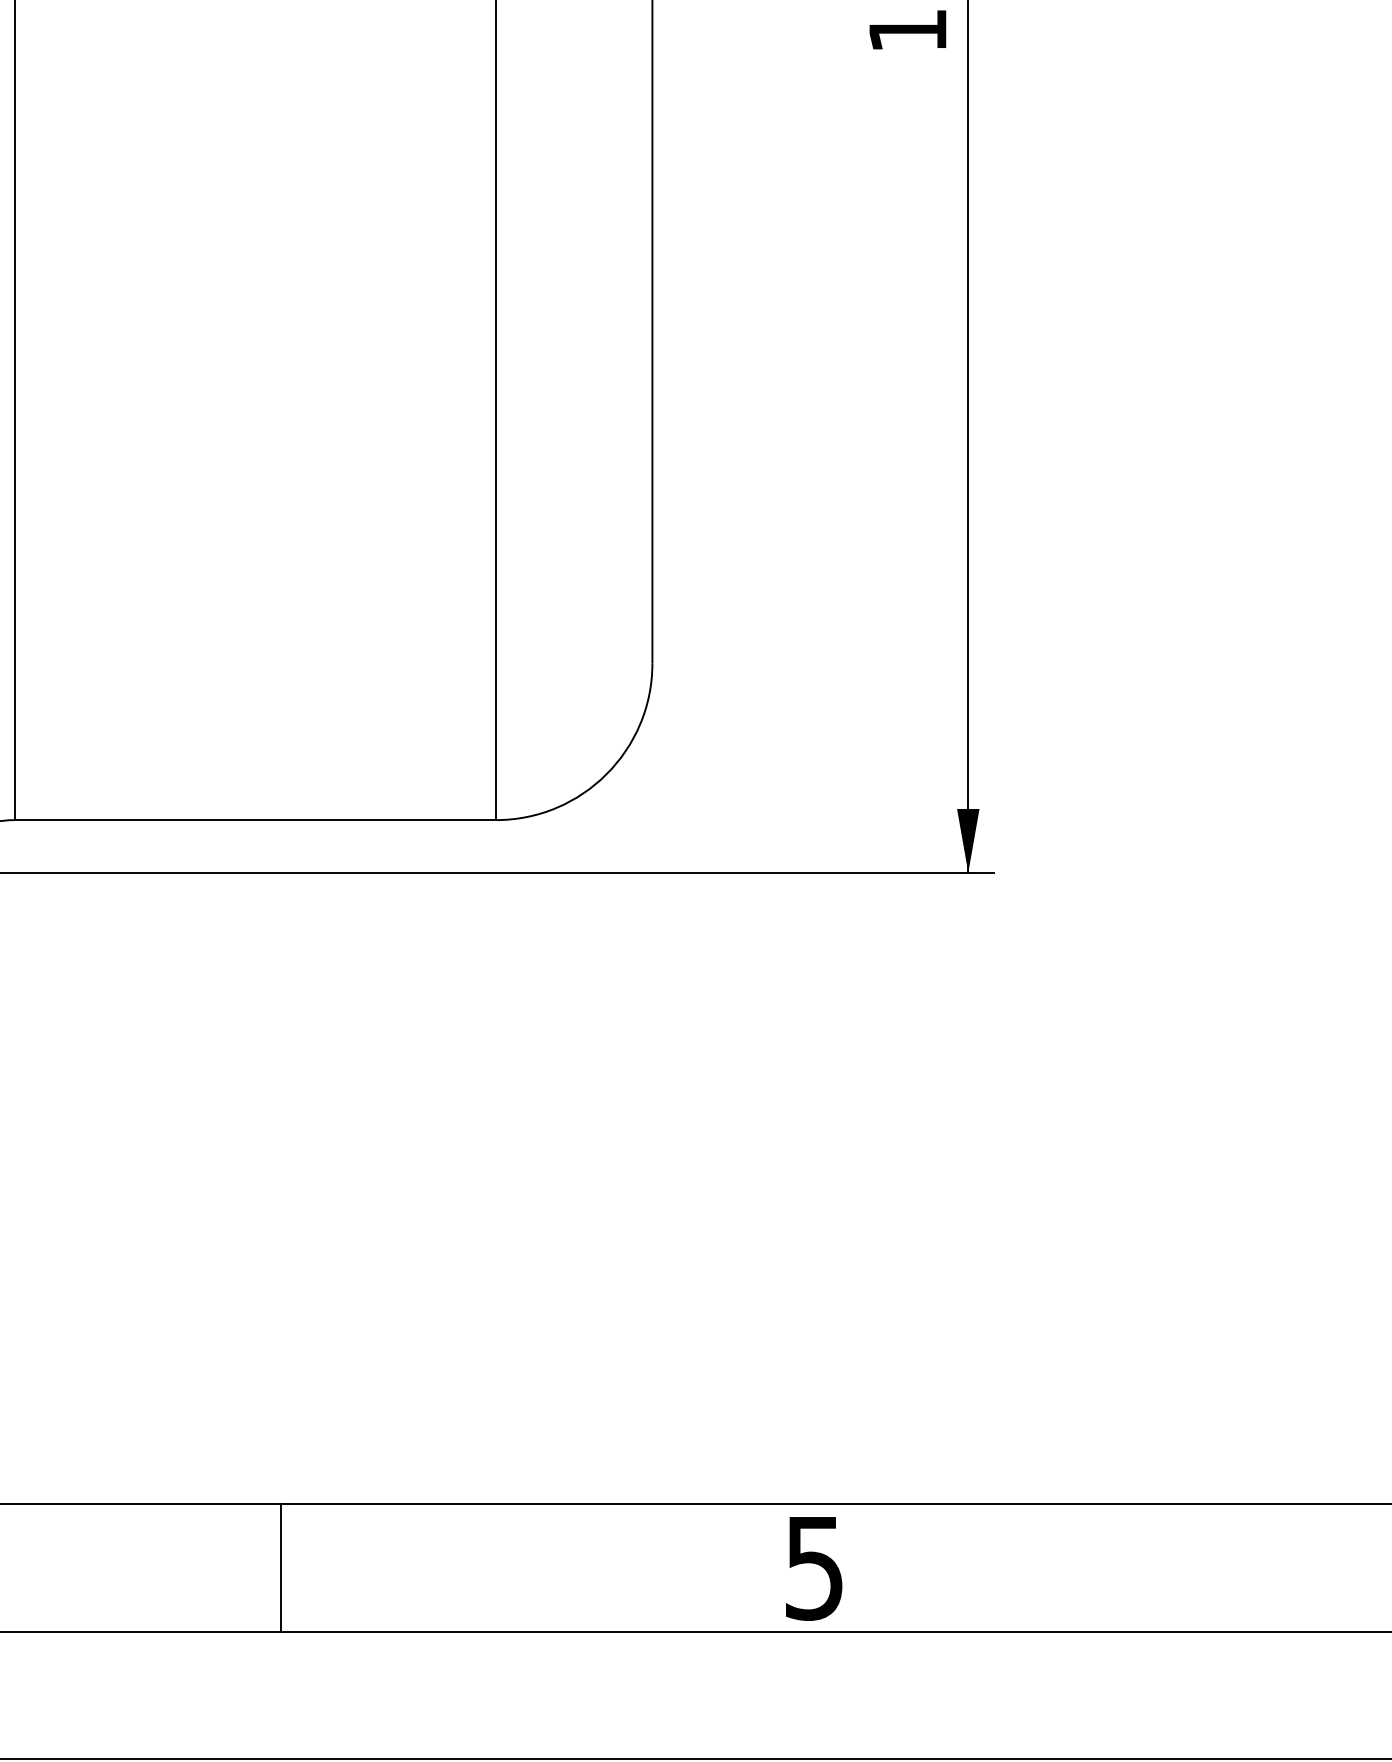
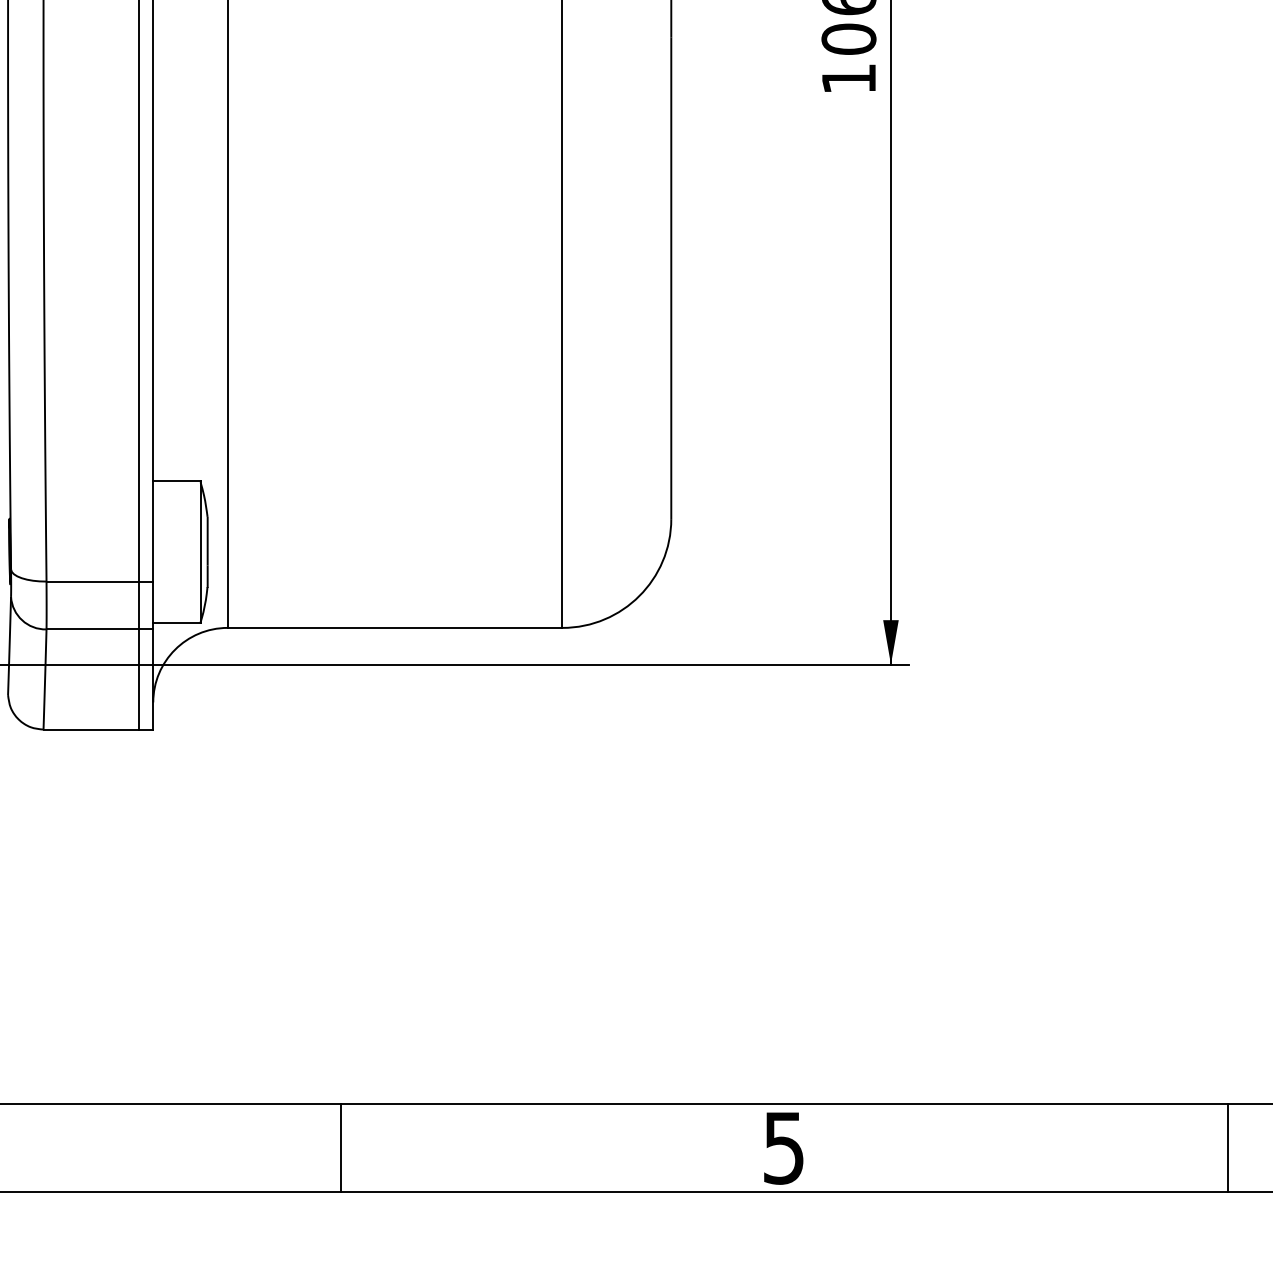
line: (280, 1567) -> (340, 1147), moved

